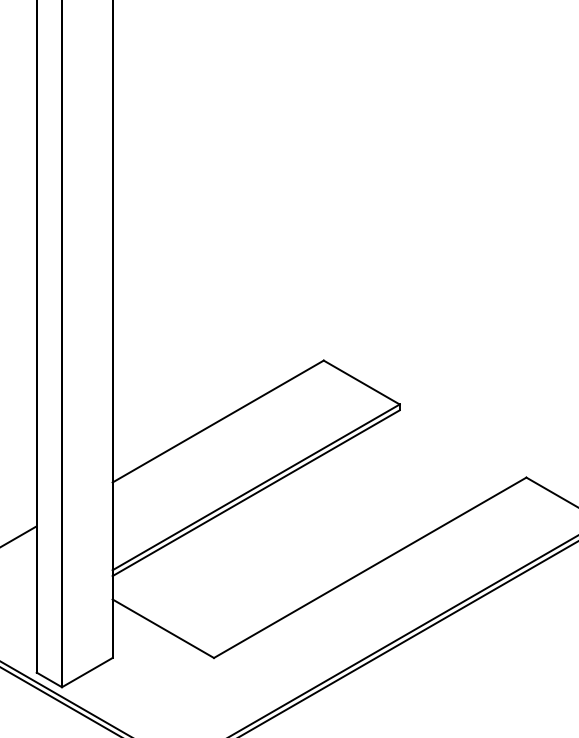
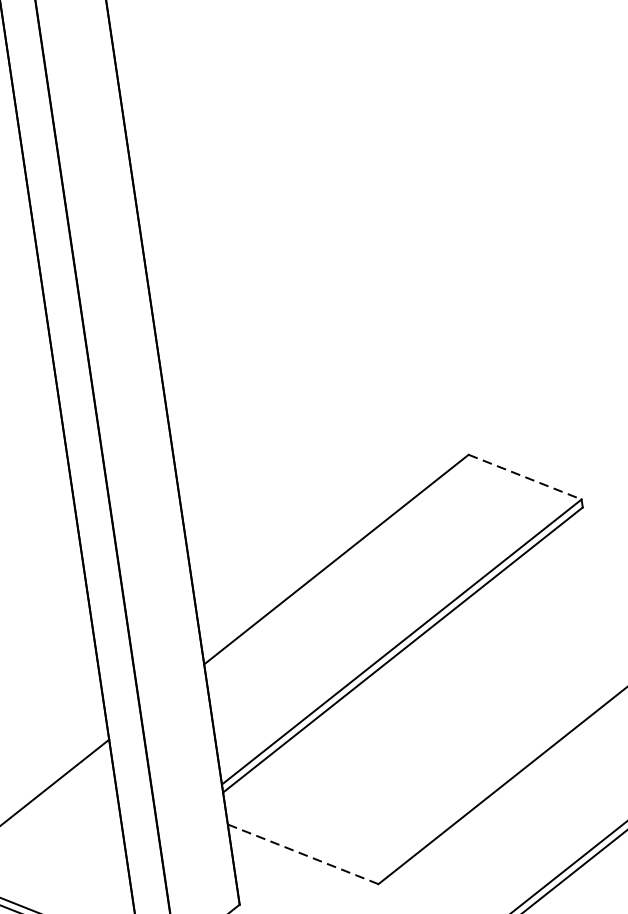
line: (361, 382) -> (524, 477), solid -> dashed
line: (163, 628) -> (303, 853), solid -> dashed

